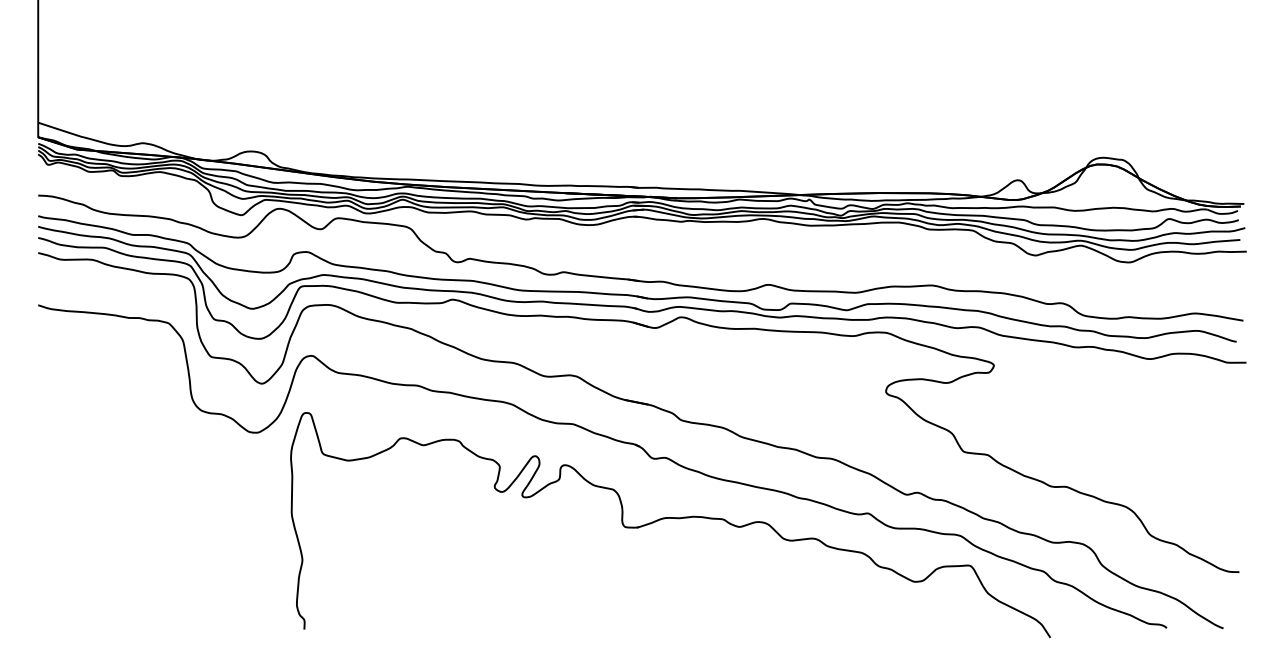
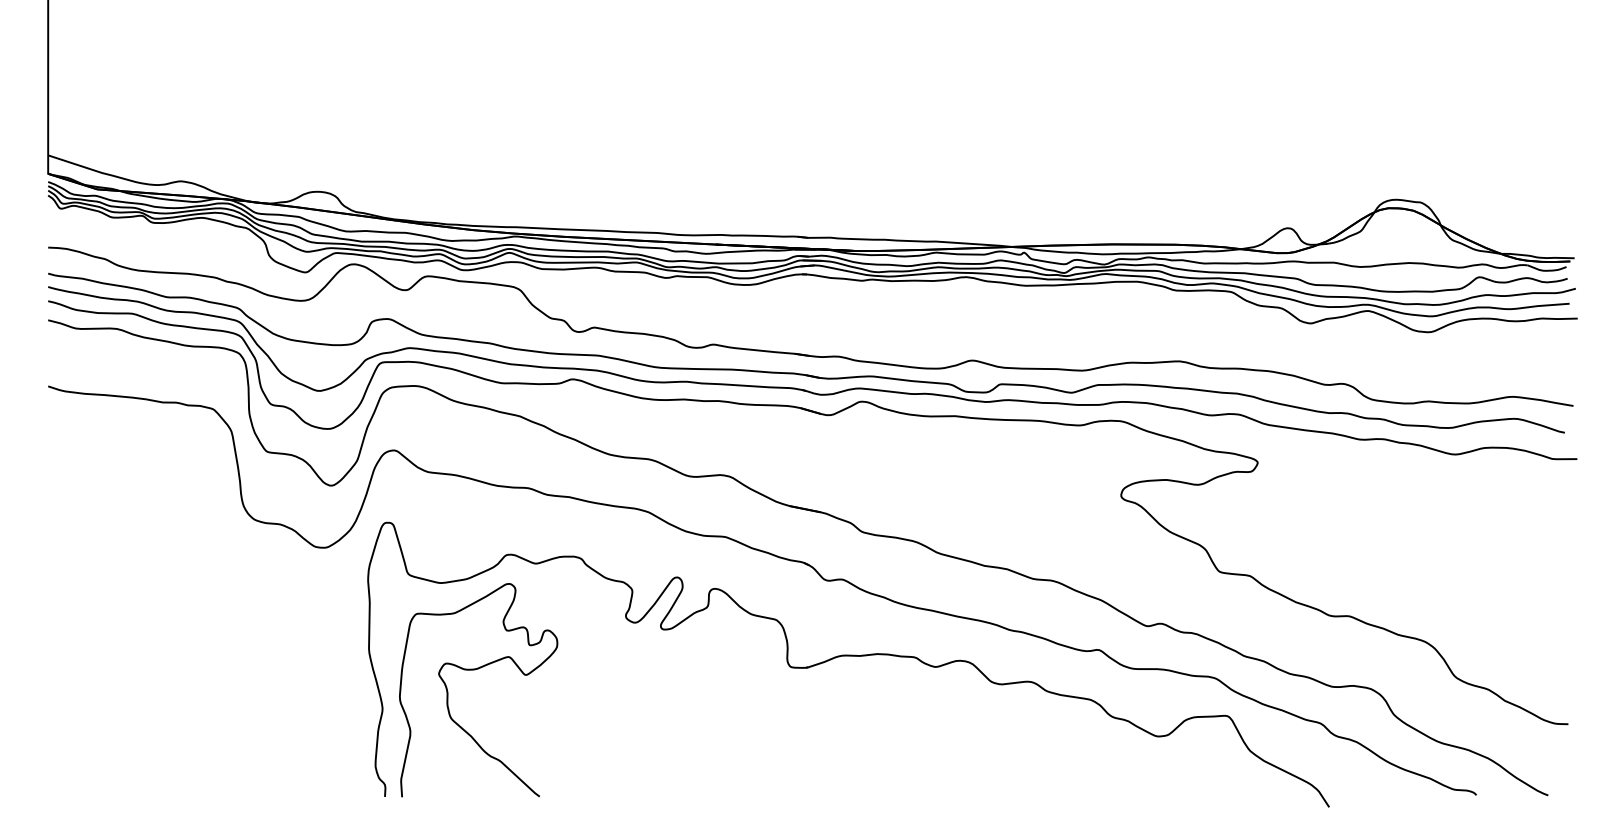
curve: (377, 529) -> (477, 670), added

